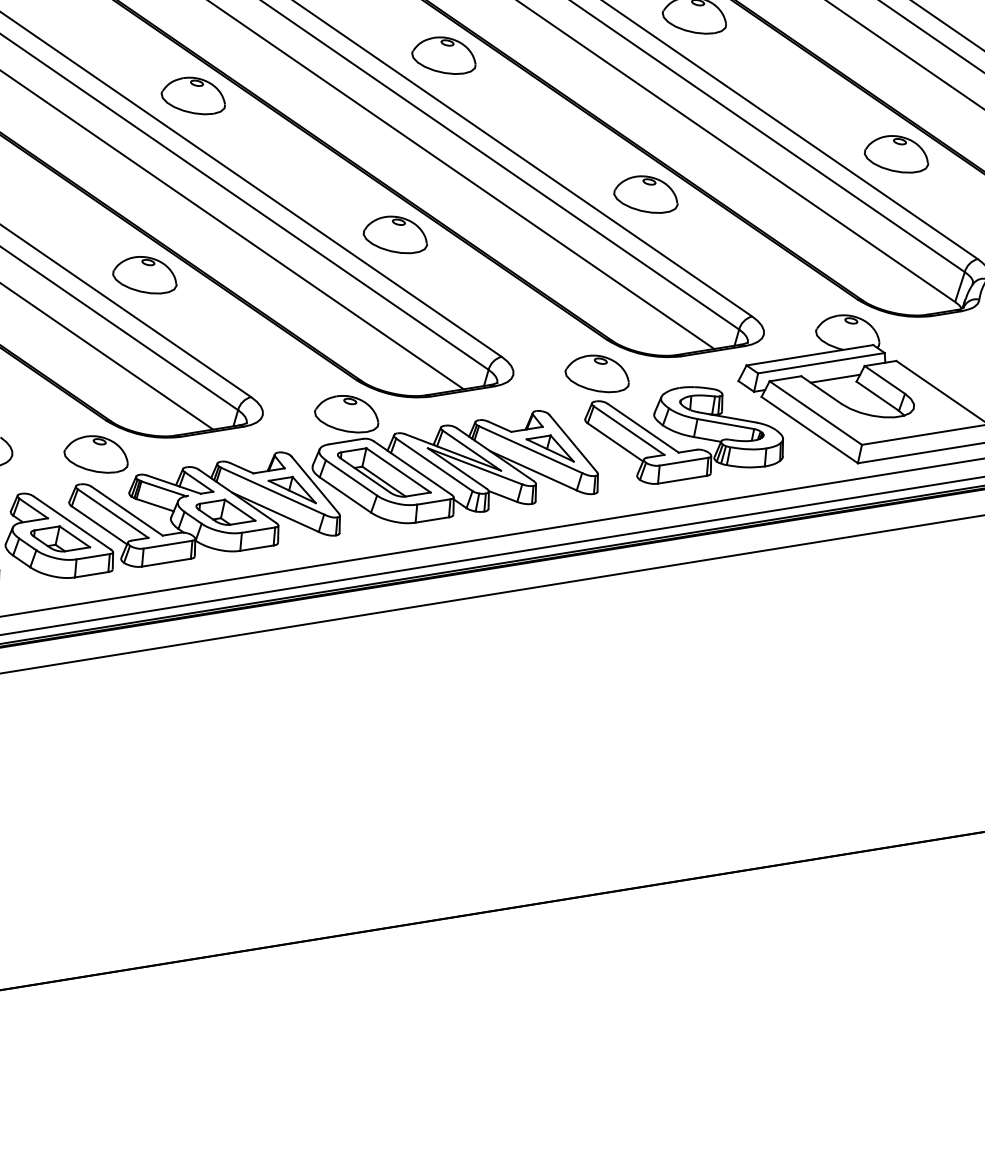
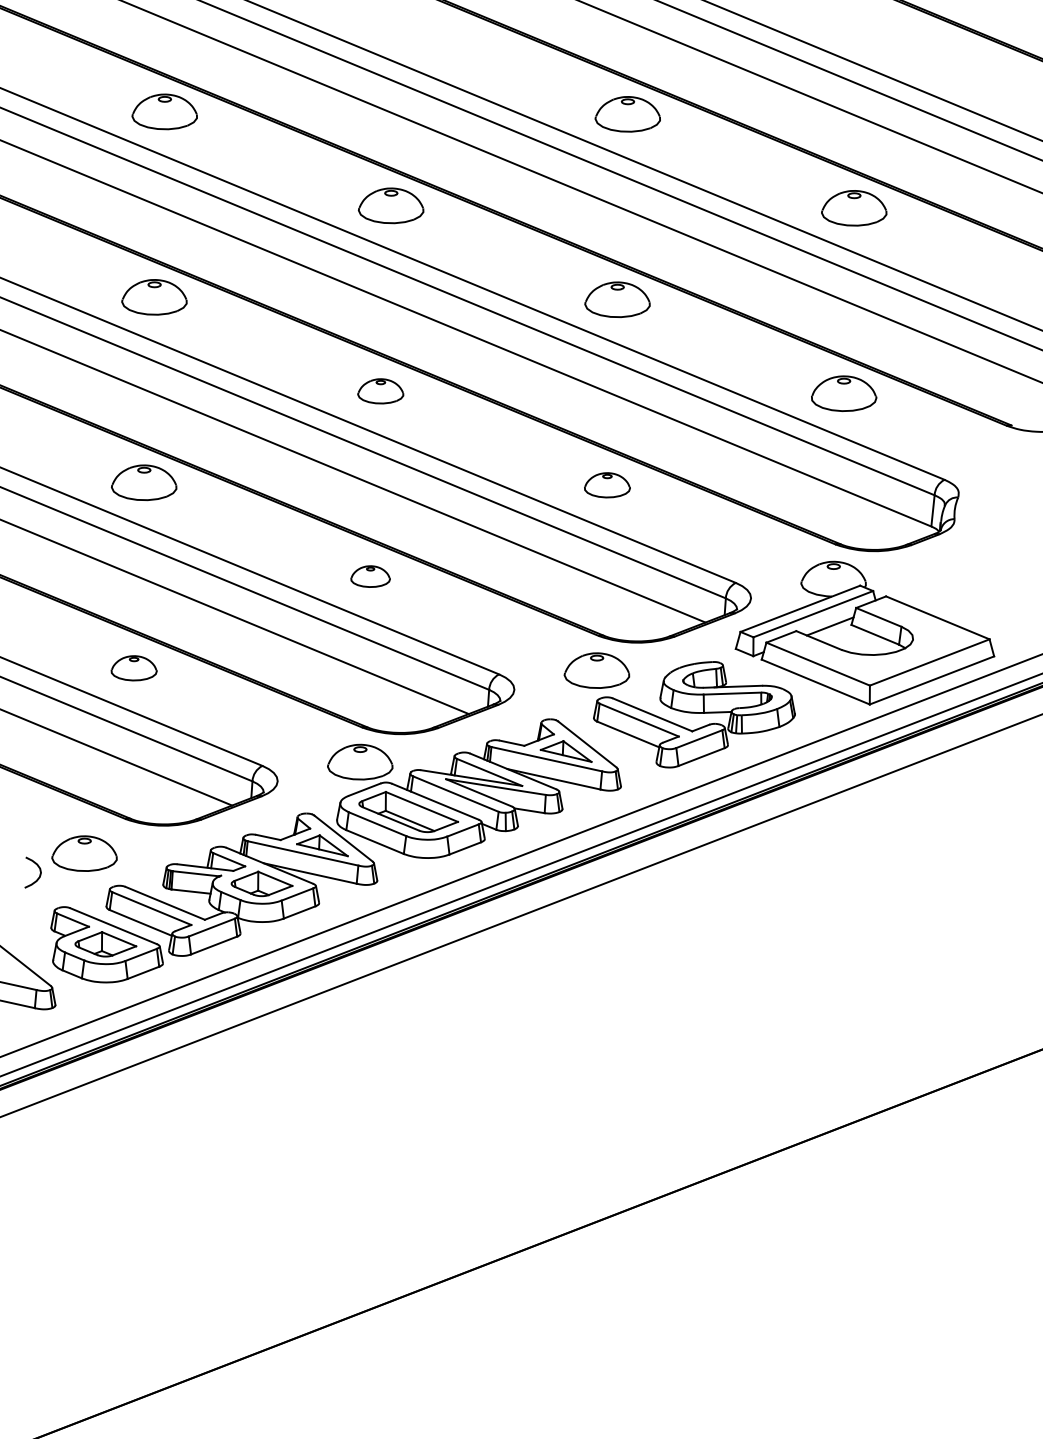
part: (444, 55) -> (380, 391), size x0.7
part: (646, 194) -> (607, 485), size x0.7
part: (396, 234) -> (370, 576), size x0.6
part: (146, 275) -> (134, 668), size x0.7
part: (96, 453) -> (84, 853), moved

